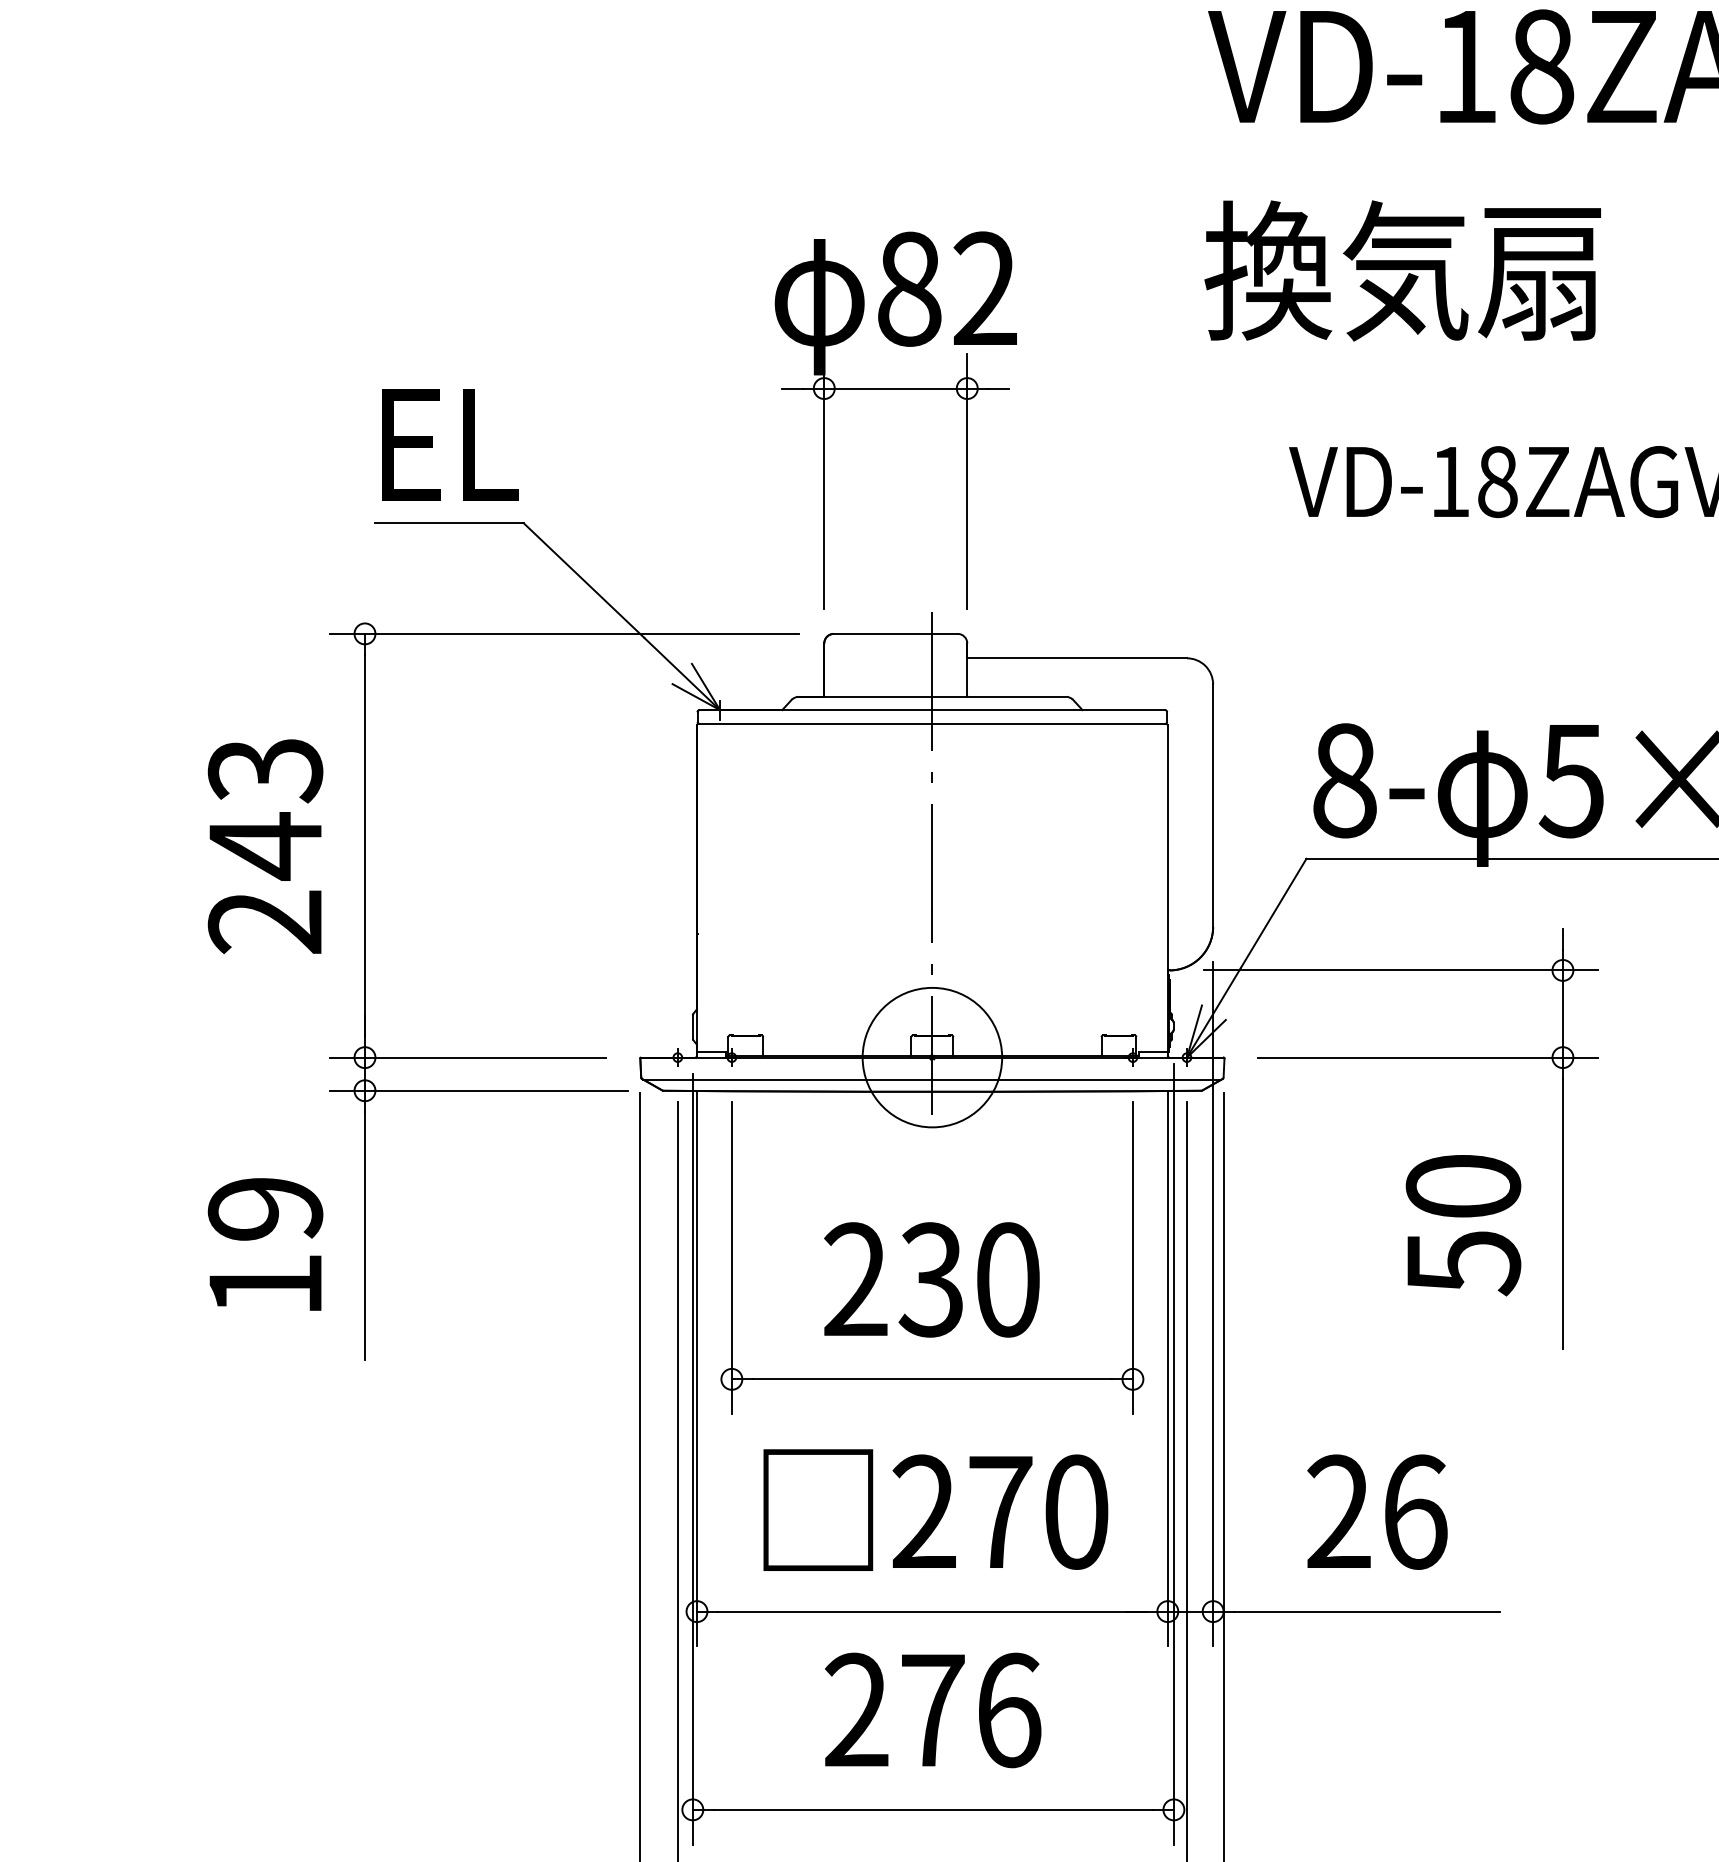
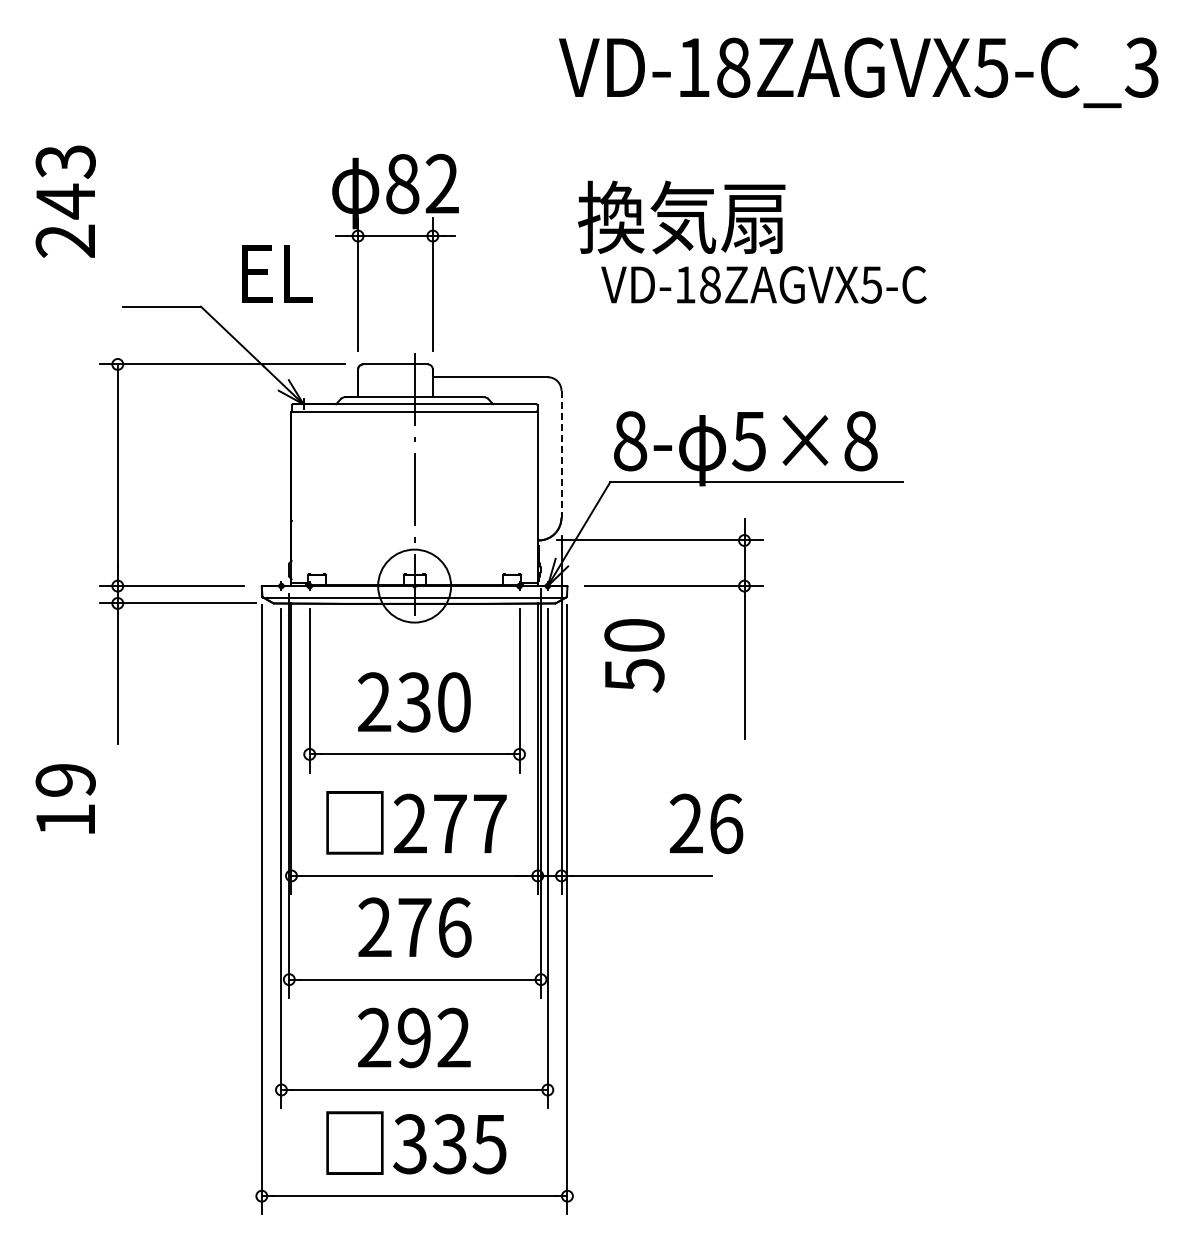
text: (1402, 270) -> (681, 217), moved
text: (450, 444) -> (277, 273), moved
line: (1213, 806) -> (561, 454), solid -> dashed
text: (265, 846) -> (65, 201), moved
text: (1463, 1224) -> (634, 655), moved
text: (265, 1243) -> (65, 798), moved
text: (1075, 1511) -> (489, 823), 270 -> 277
text: (1377, 1511) -> (706, 823), moved

